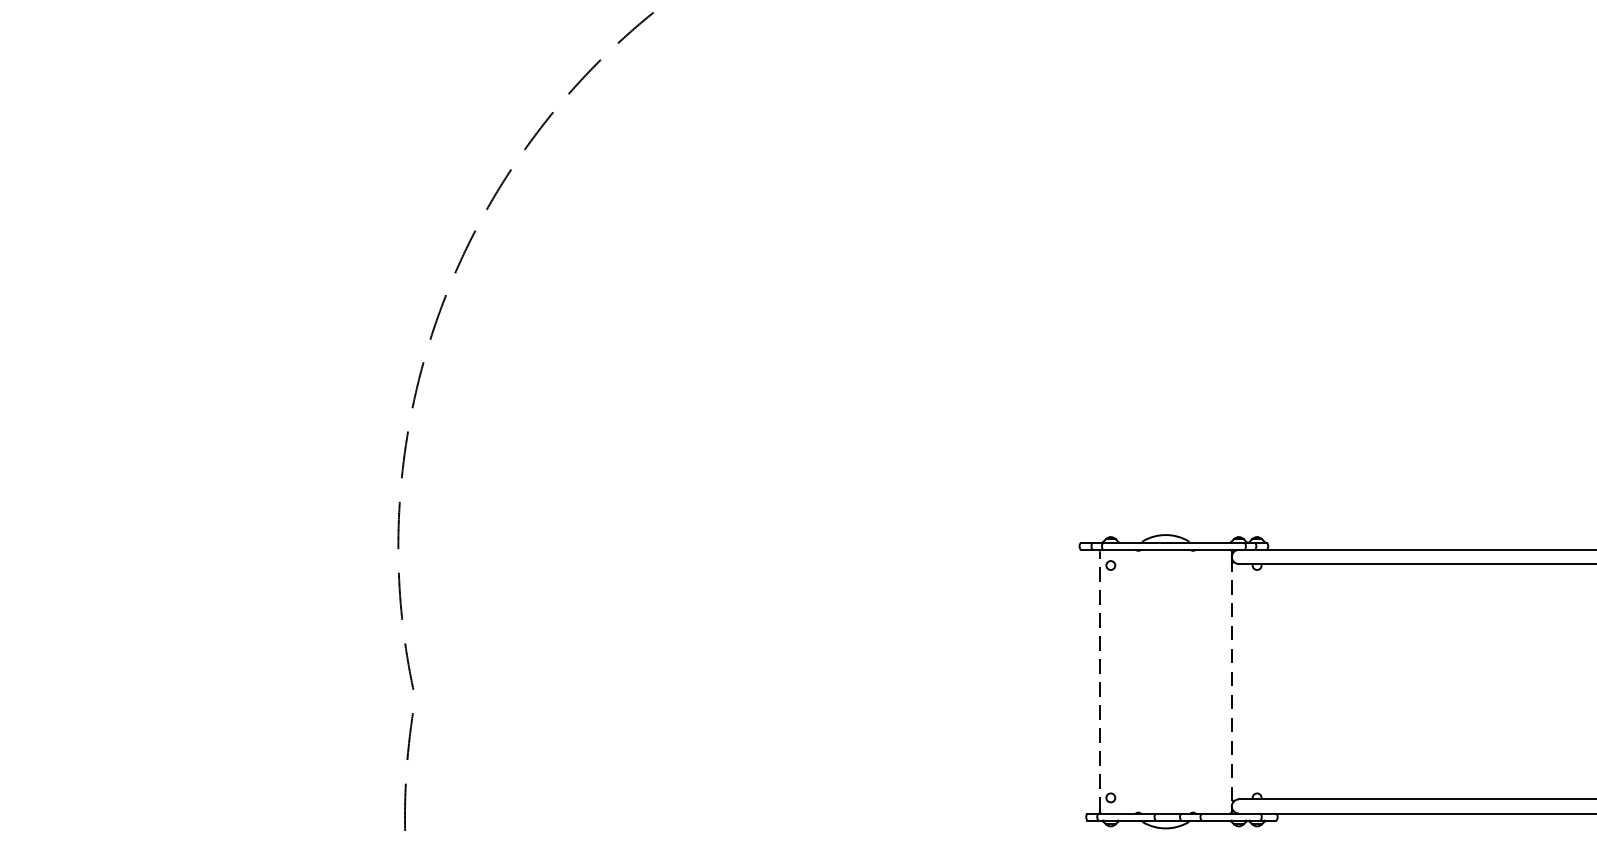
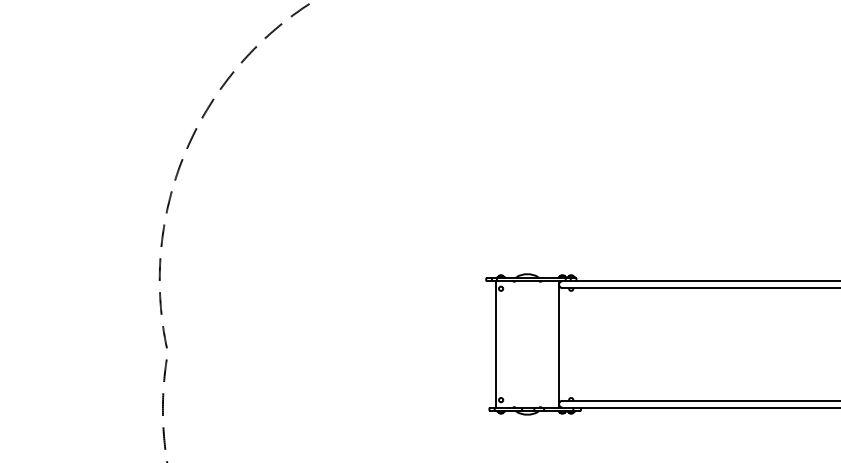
line: (1099, 679) -> (495, 343), dashed -> solid
line: (1232, 681) -> (559, 344), dashed -> solid

